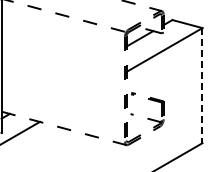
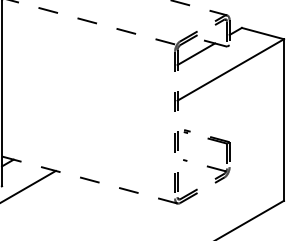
line: (202, 85) -> (284, 119), dashed -> solid

